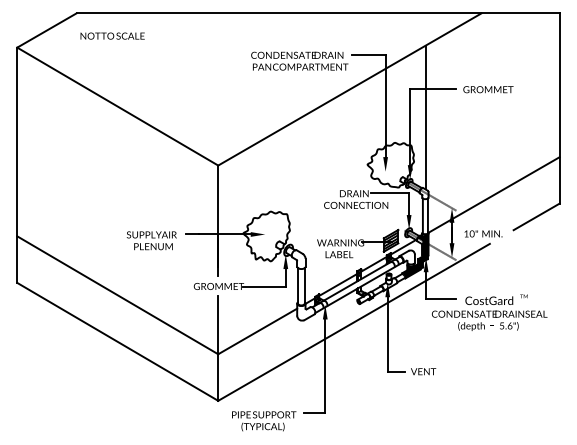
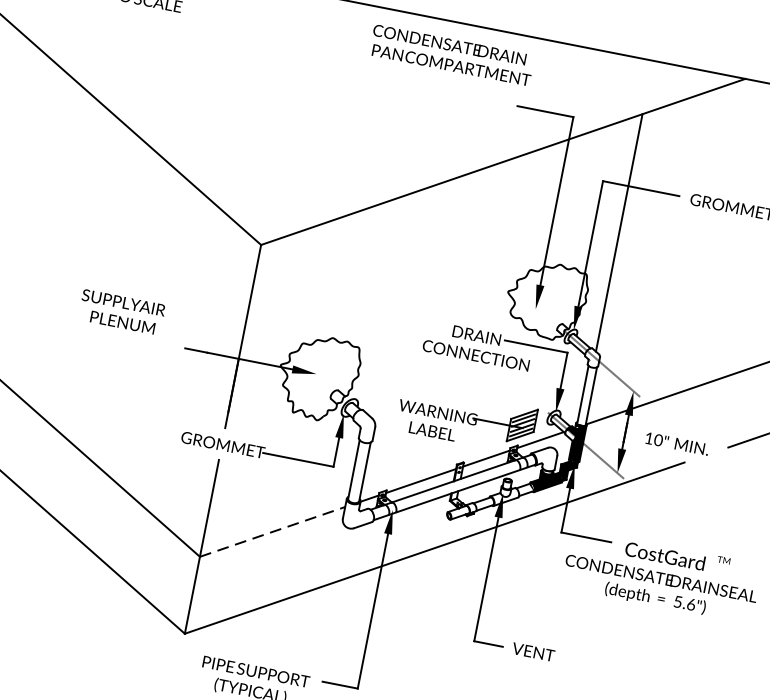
text: (299, 60) -> (451, 54), moved
text: (151, 240) -> (121, 311), moved
line: (257, 331) -> (272, 531), solid -> dashed

